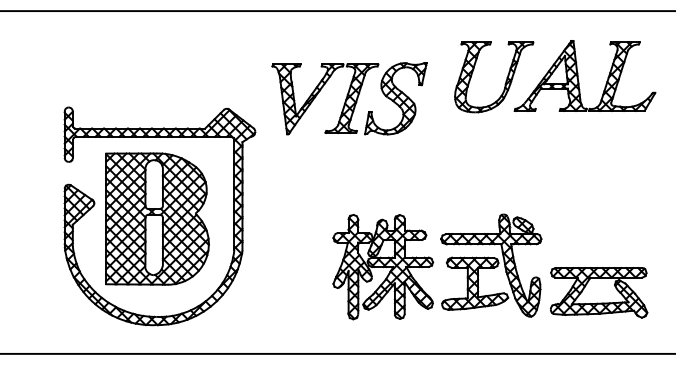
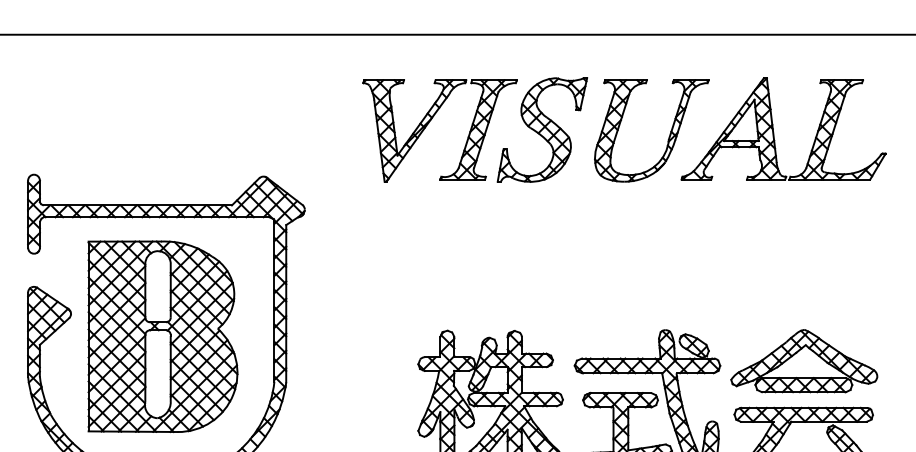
part: (349, 98) -> (475, 129), moved
part: (598, 235) -> (803, 360), added

